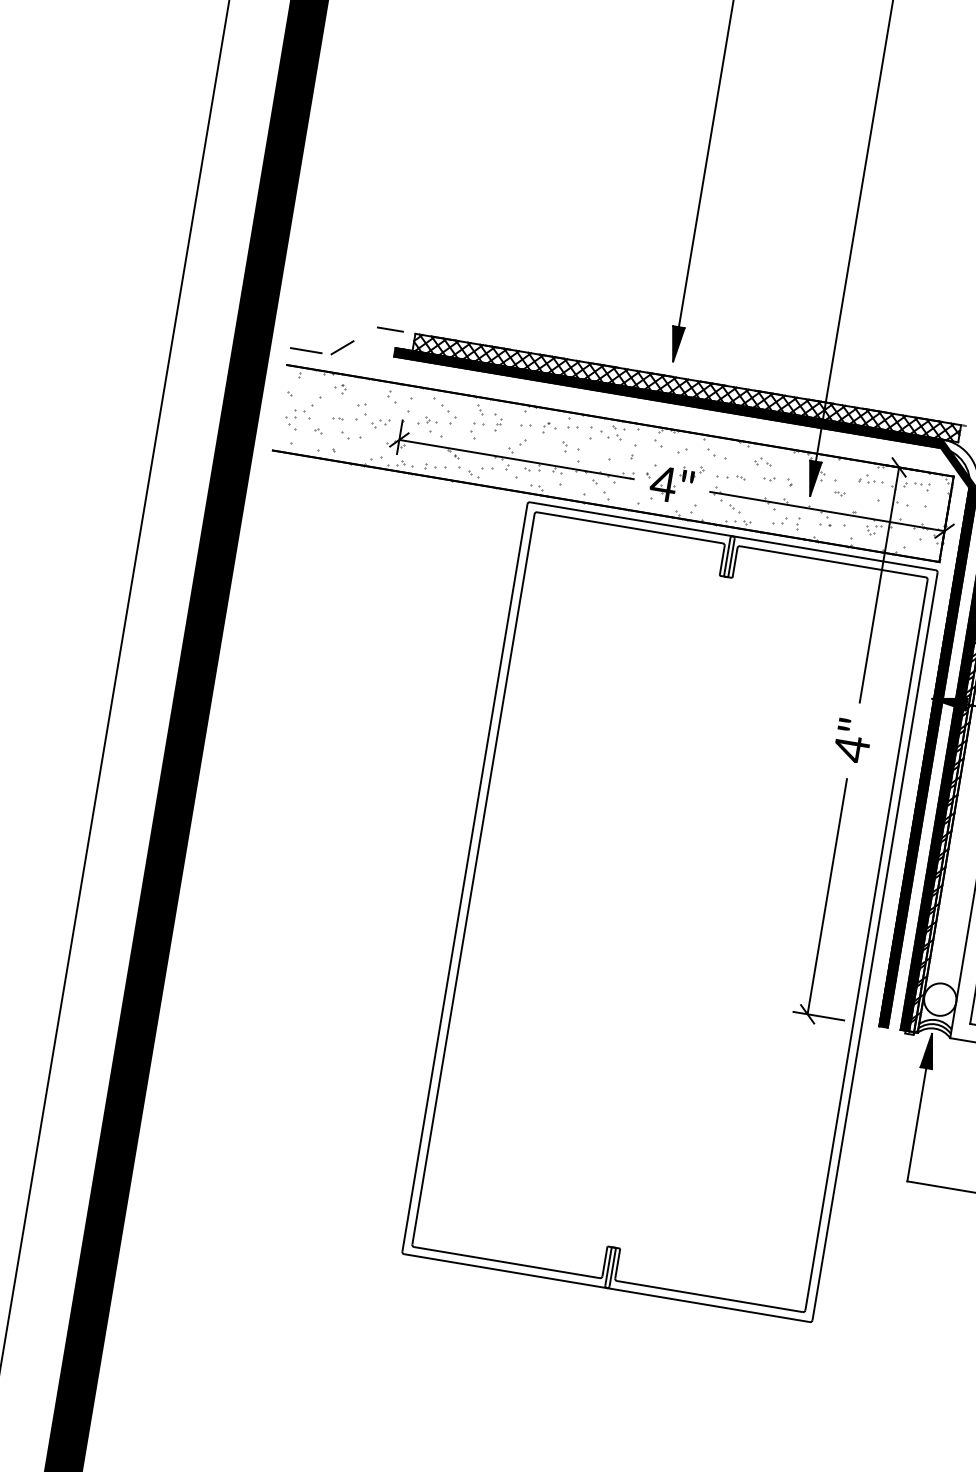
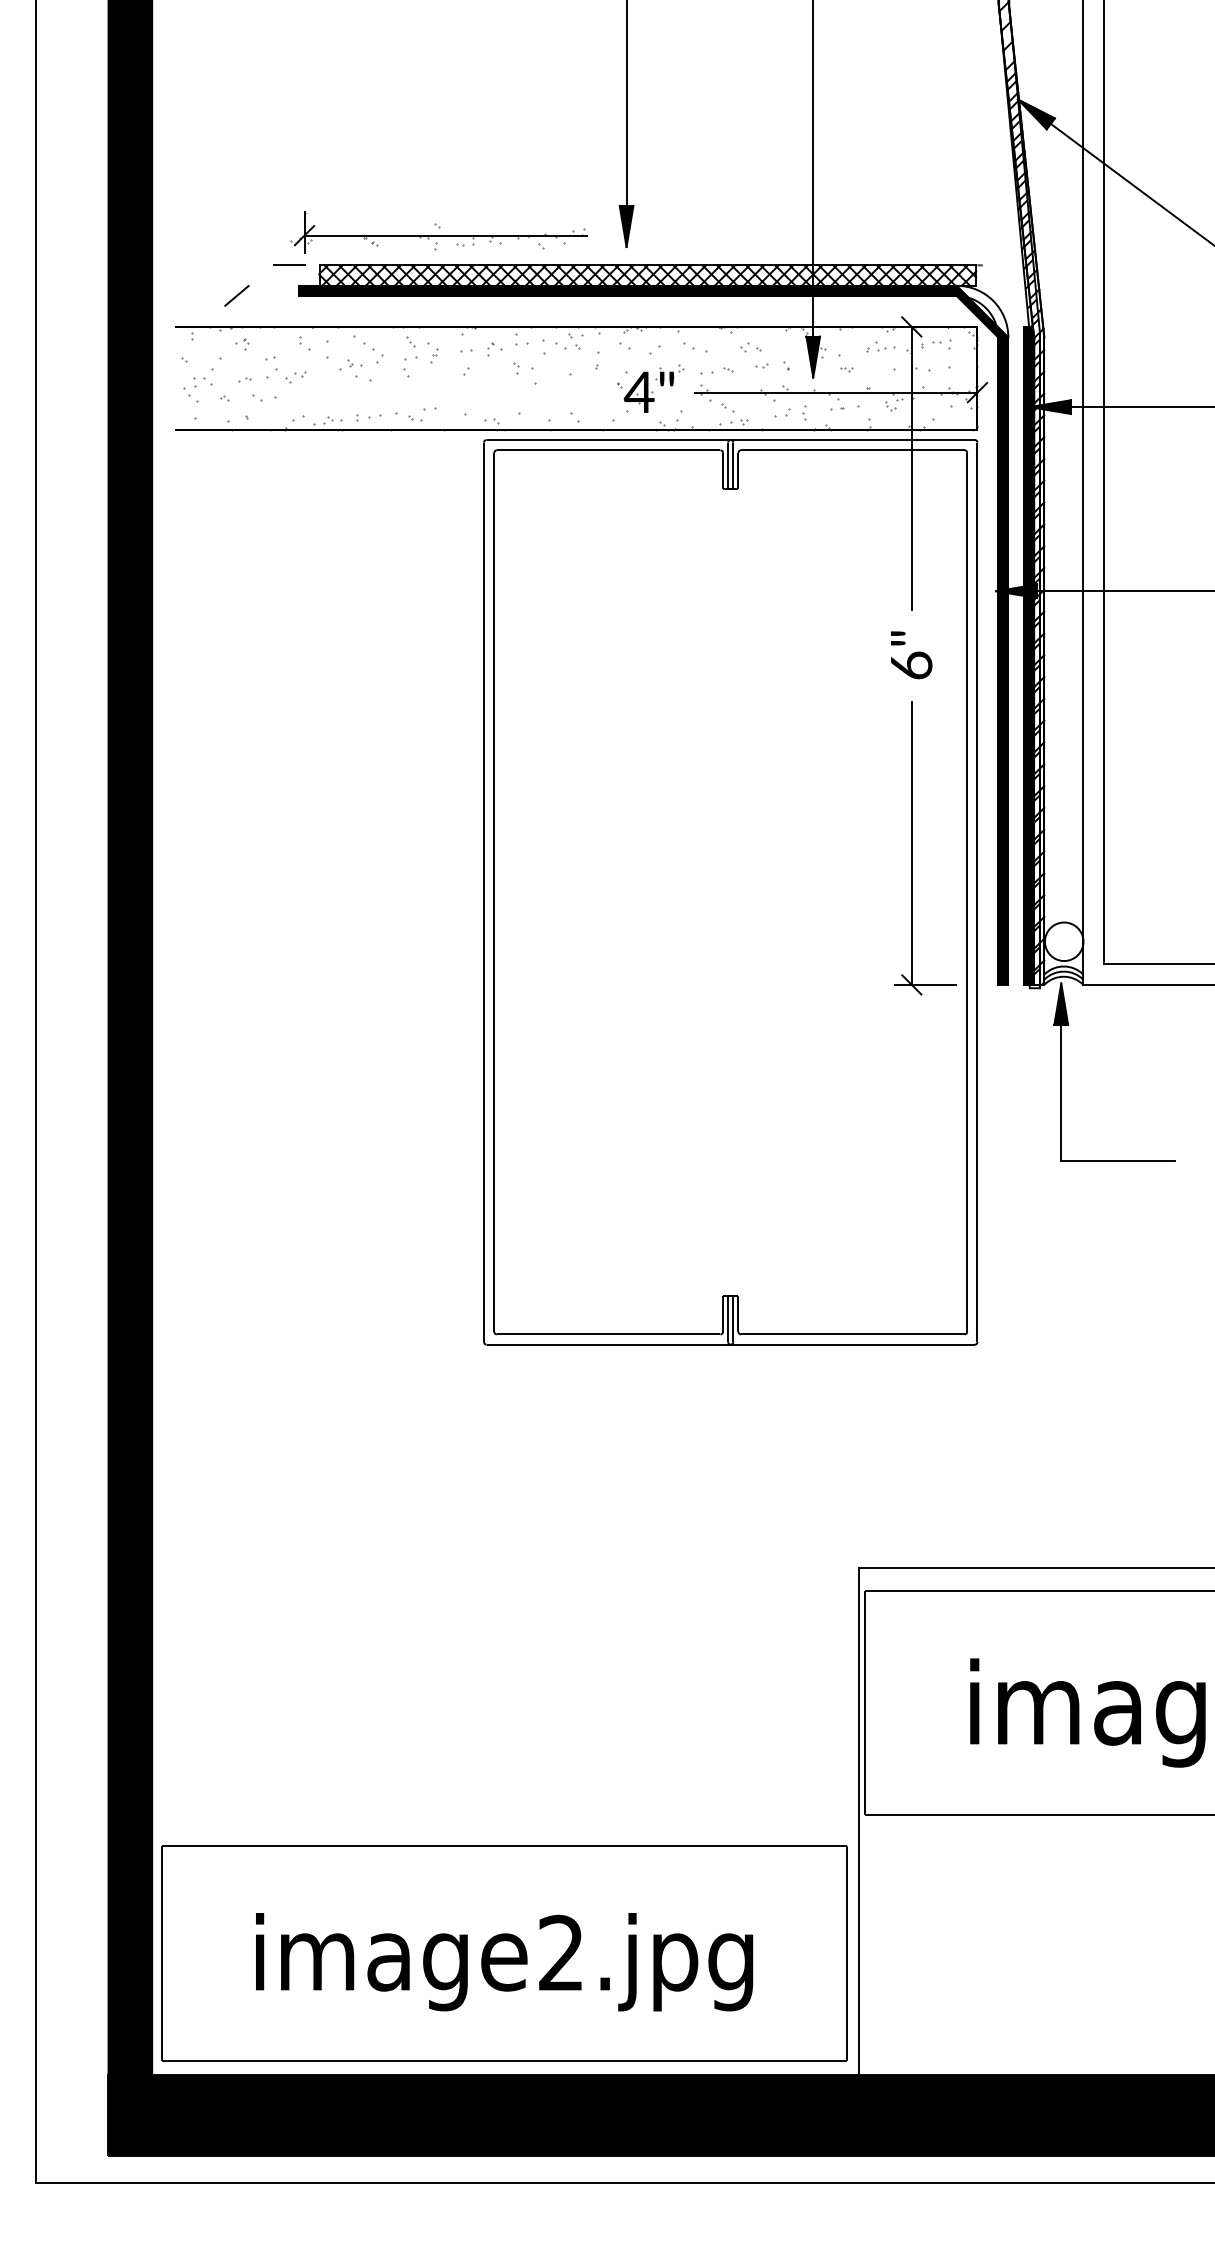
line: (306, 350) -> (195, 305), removed
part: (511, 455) -> (438, 232), moved
text: (851, 748) -> (911, 665), 4" -> 6"

